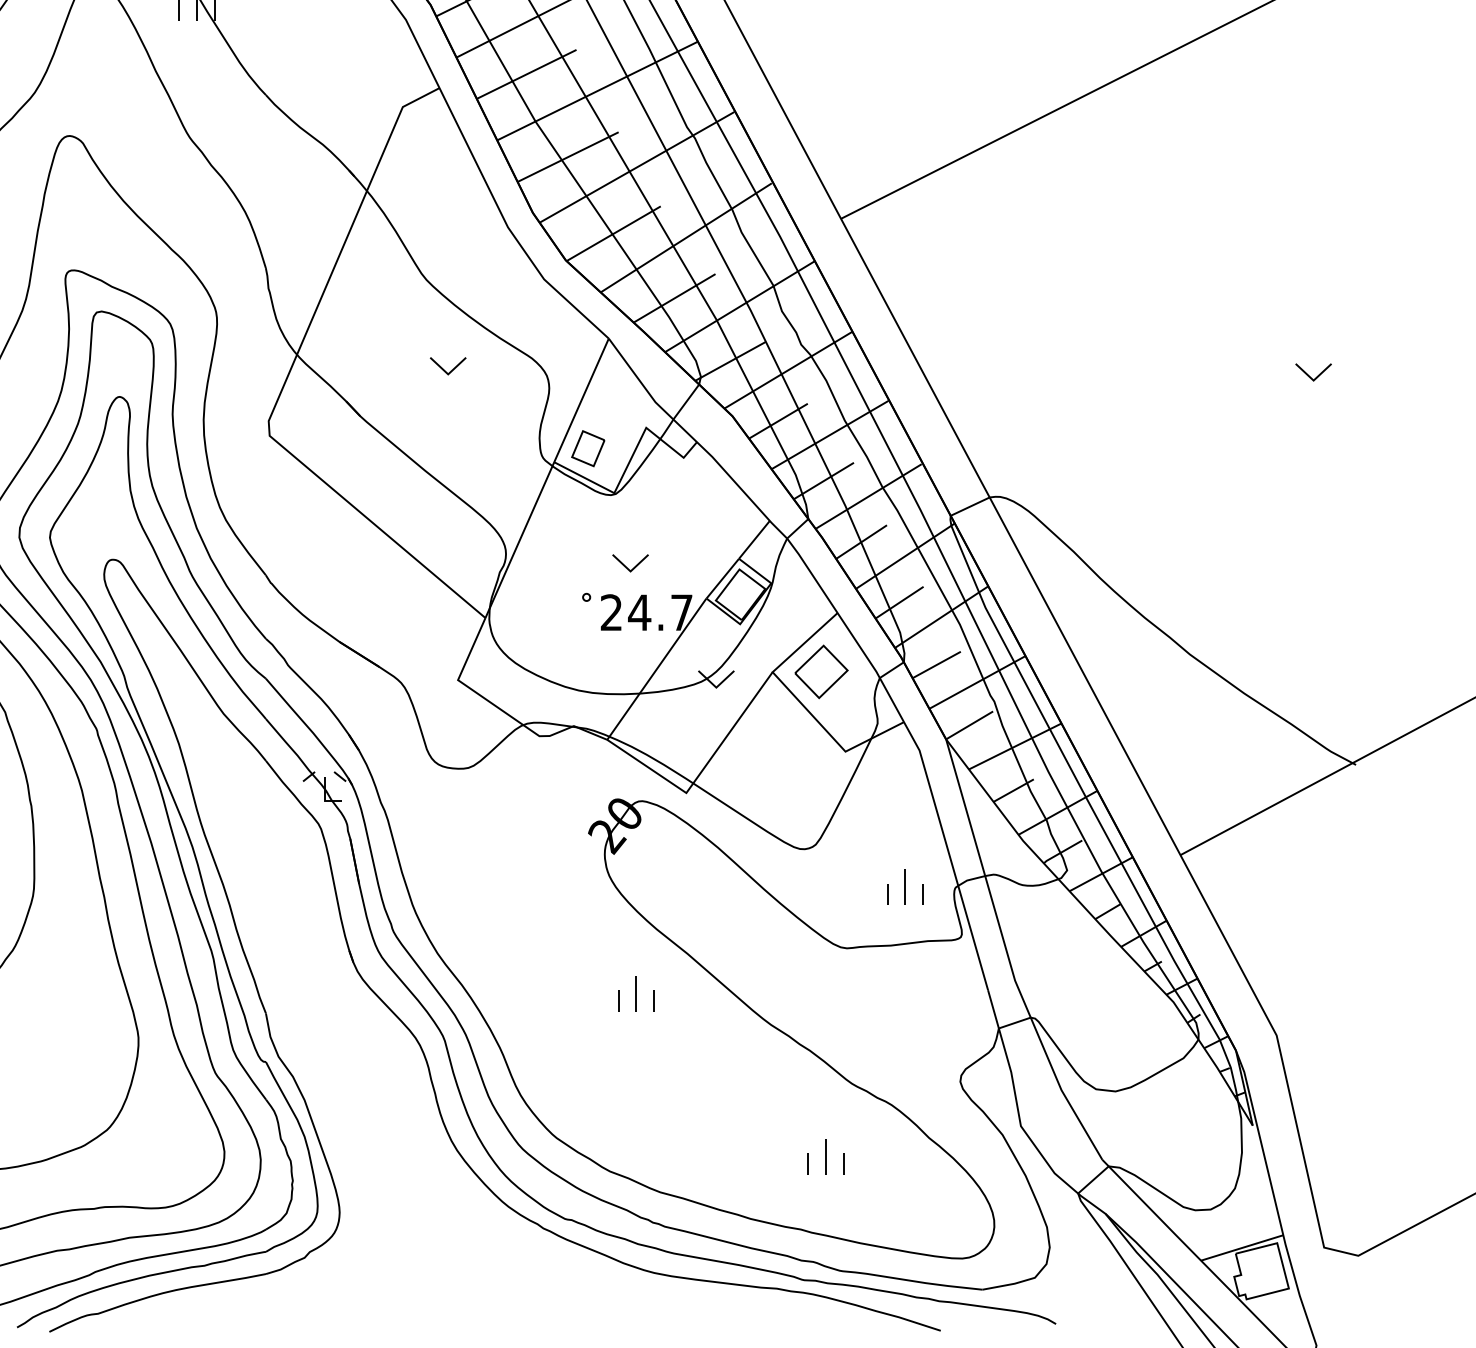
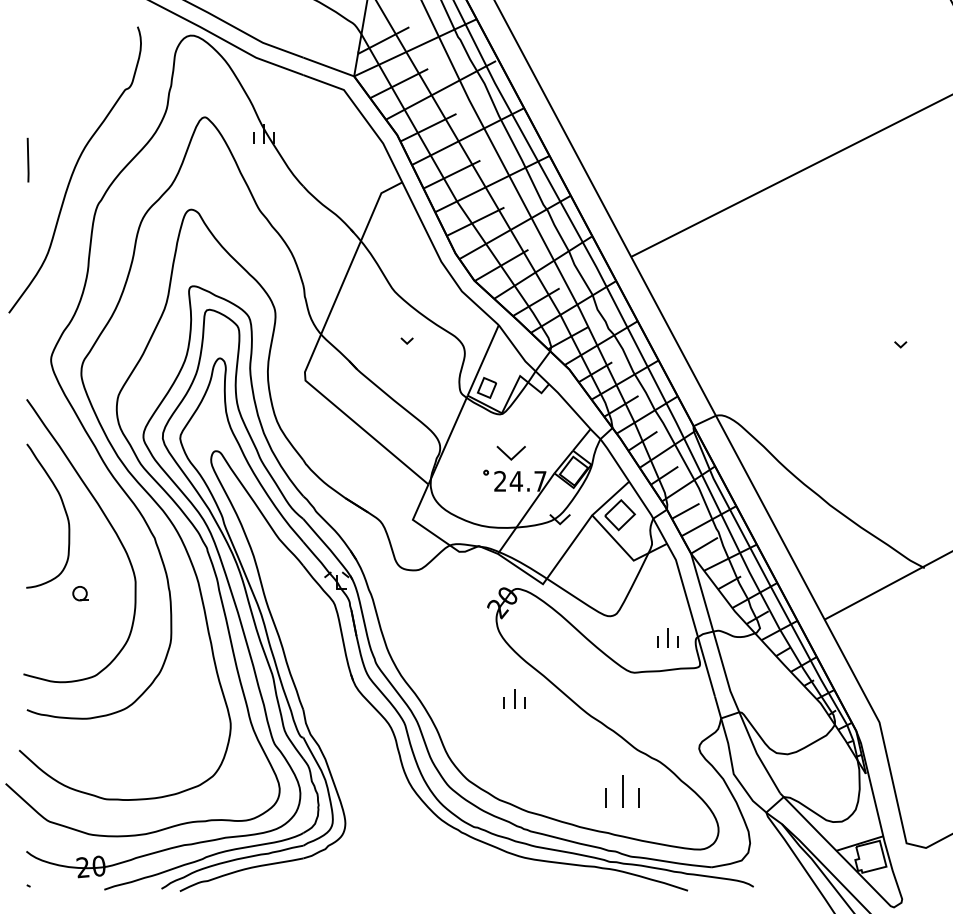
part: (446, 365) -> (406, 340), size x0.6
part: (1313, 372) -> (900, 344), size x0.6
part: (629, 563) -> (510, 453), size x1.4
part: (825, 1156) -> (622, 791), size x1.6

